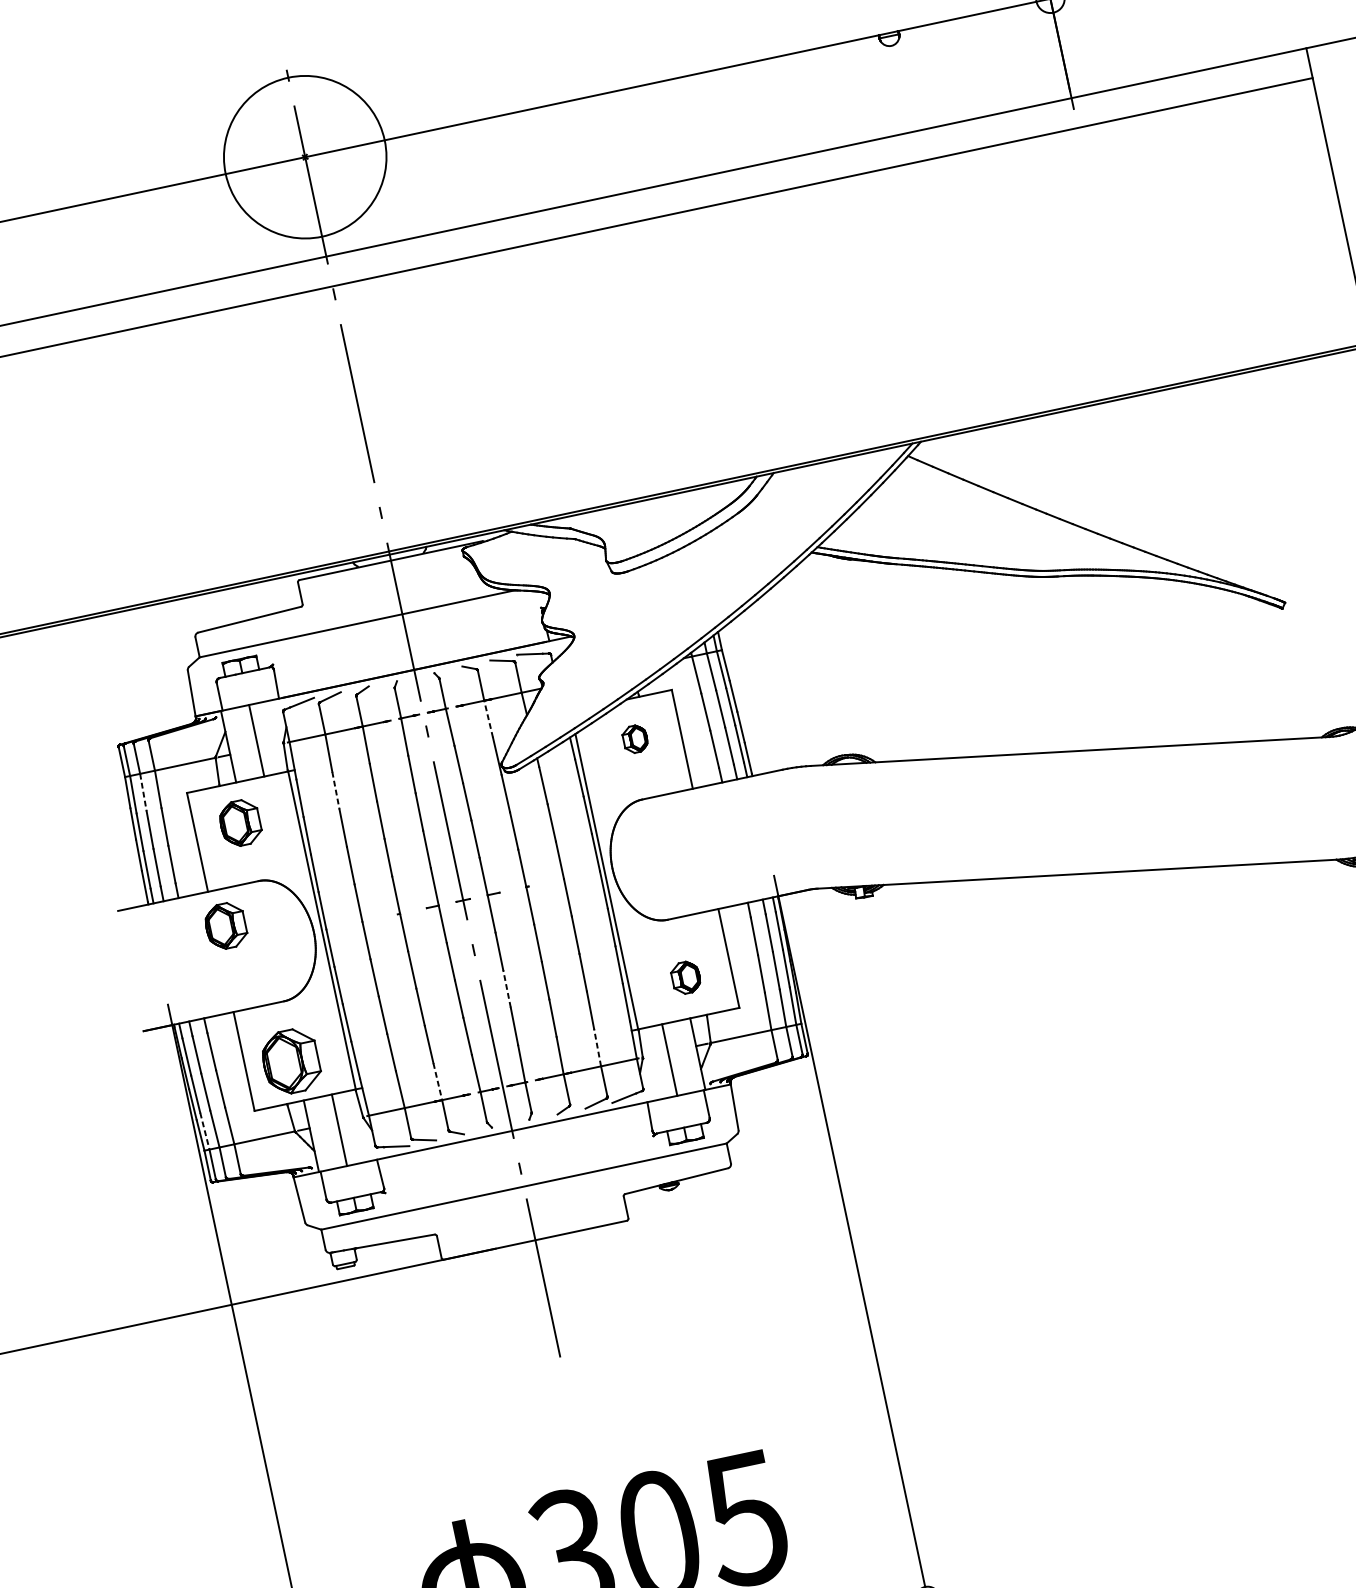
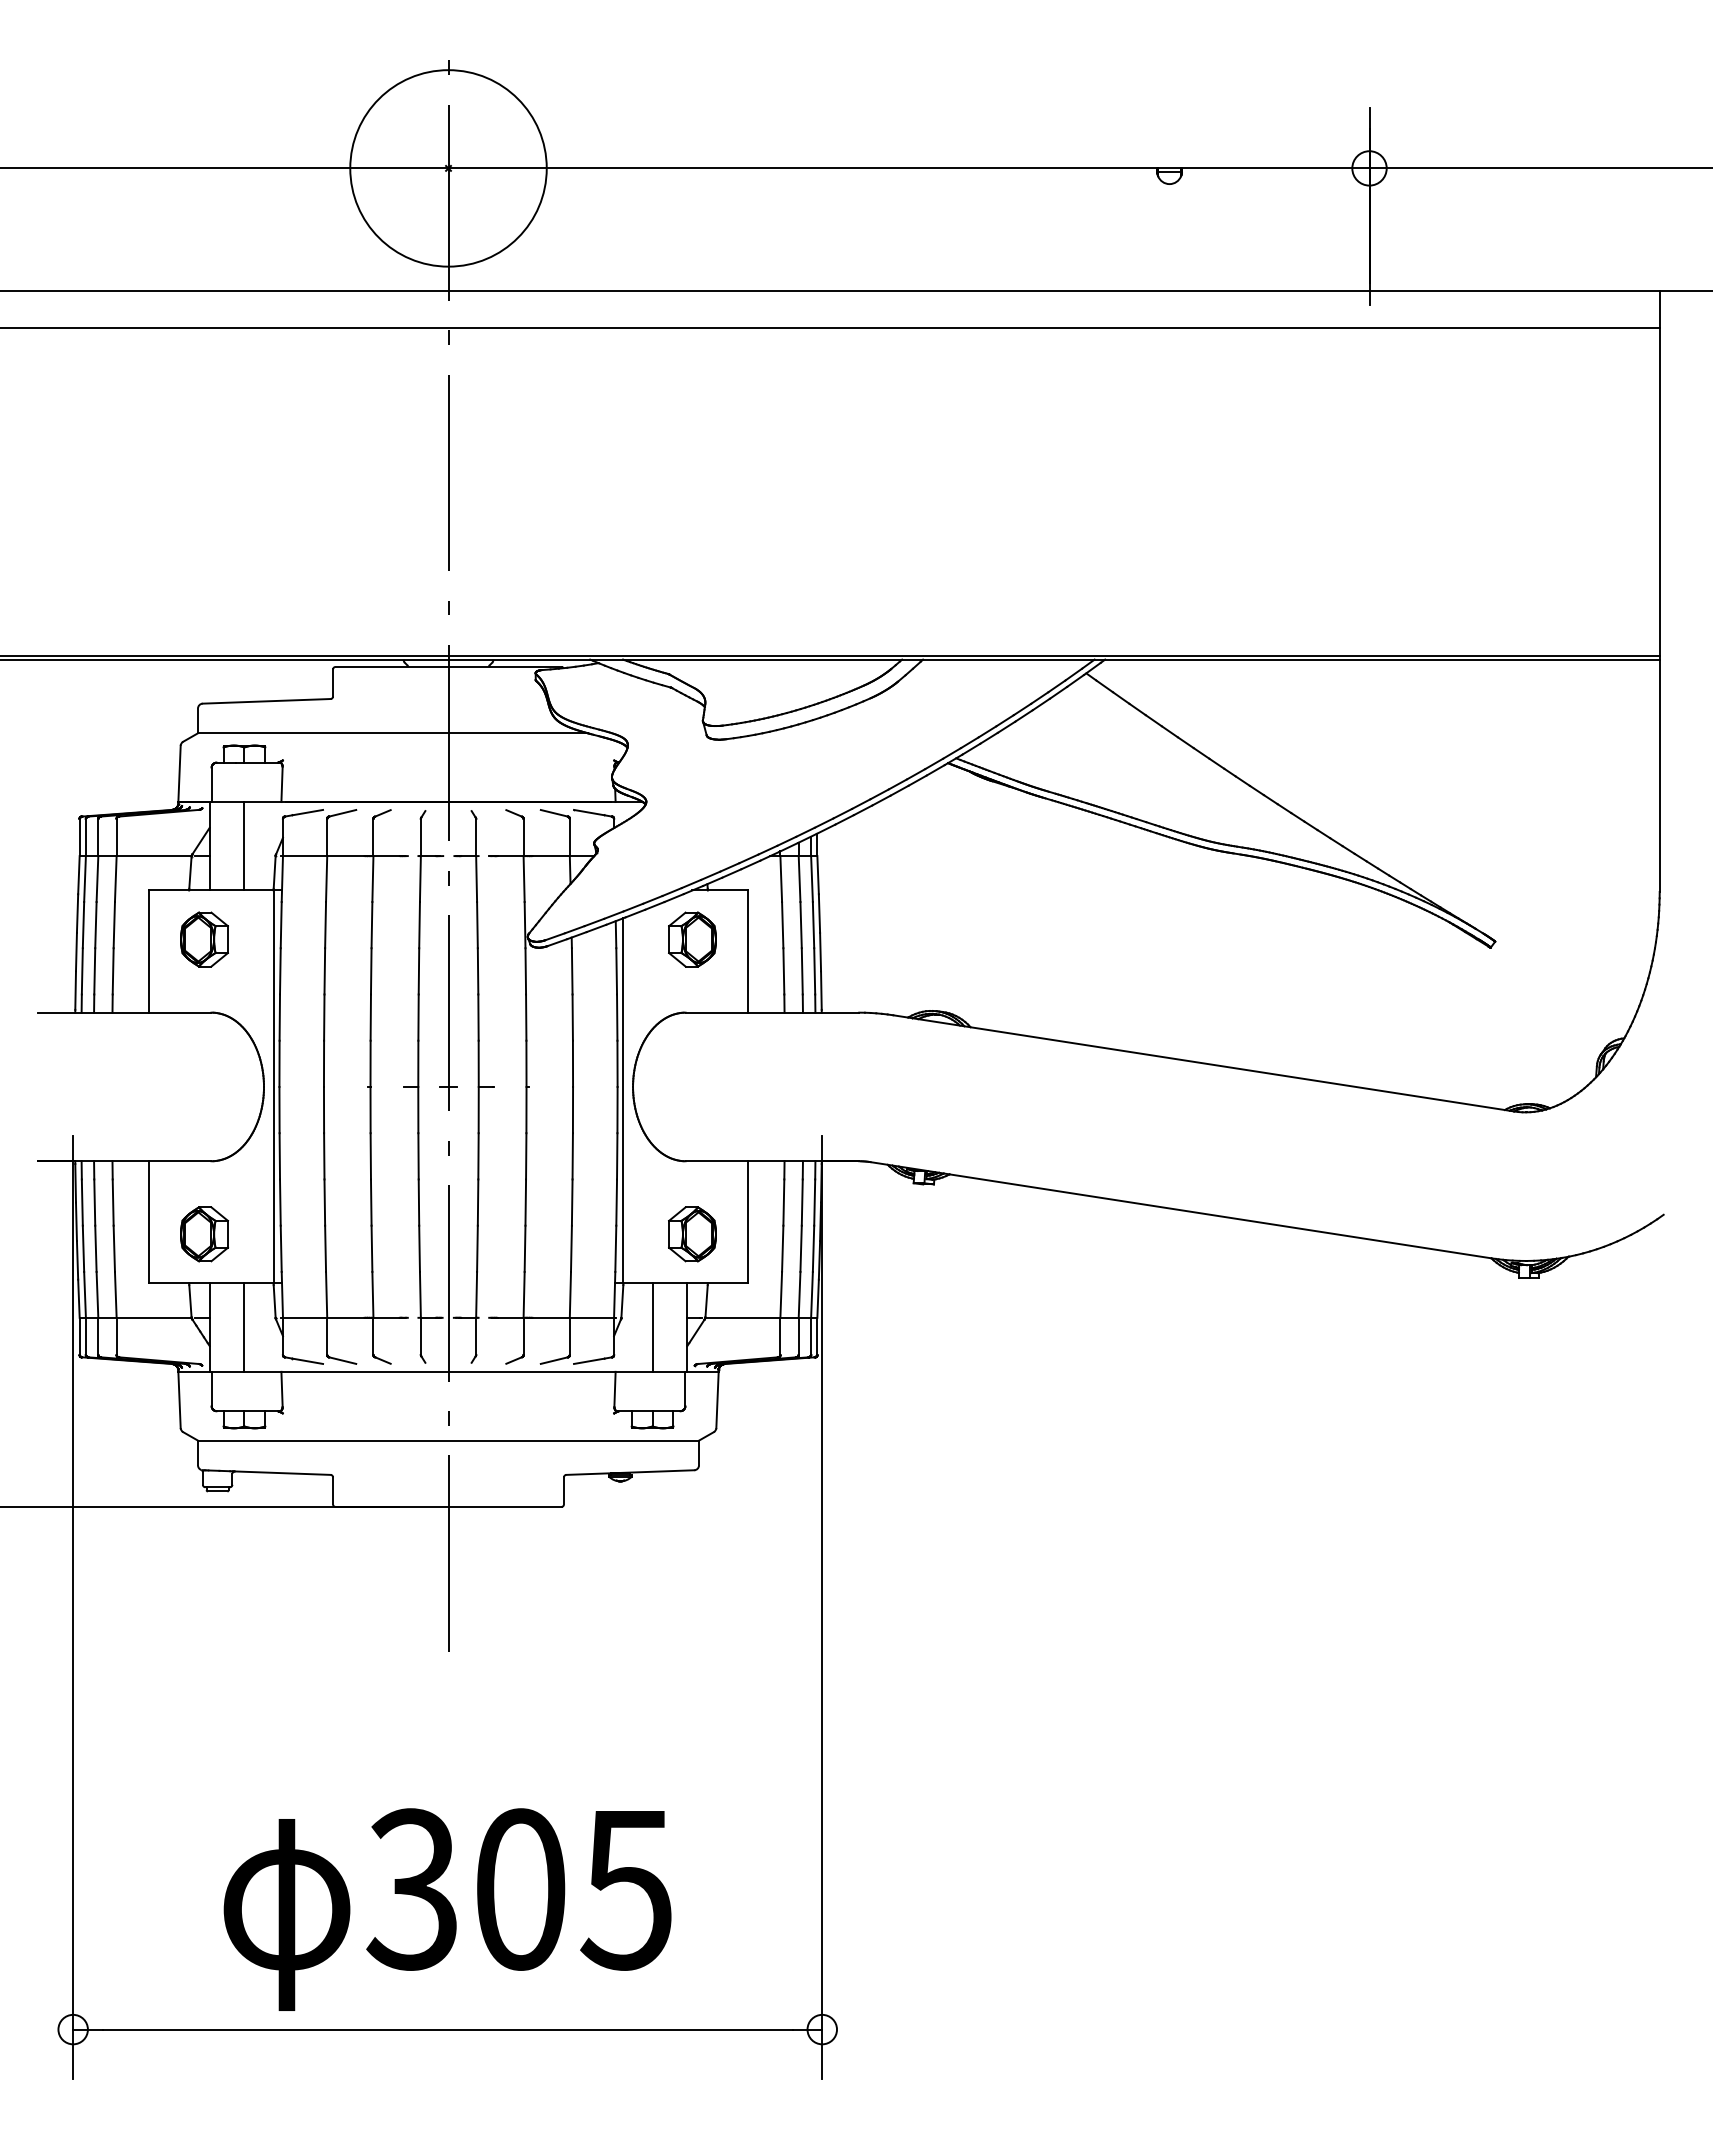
line: (489, 719) -> (524, 879), dashed -> solid
part: (635, 739) -> (692, 939), size x1.67
line: (335, 790) -> (325, 925), dashed -> solid
line: (143, 792) -> (97, 879), dashed -> solid
part: (225, 925) -> (161, 1057), removed
part: (686, 977) -> (692, 1234), size x1.43
line: (507, 988) -> (478, 1202), dashed -> solid
line: (597, 1047) -> (570, 1294), dashed -> solid
part: (291, 1061) -> (204, 1234), size x0.71
line: (437, 1081) -> (372, 1294), dashed -> solid
line: (205, 1130) -> (85, 1294), dashed -> solid

